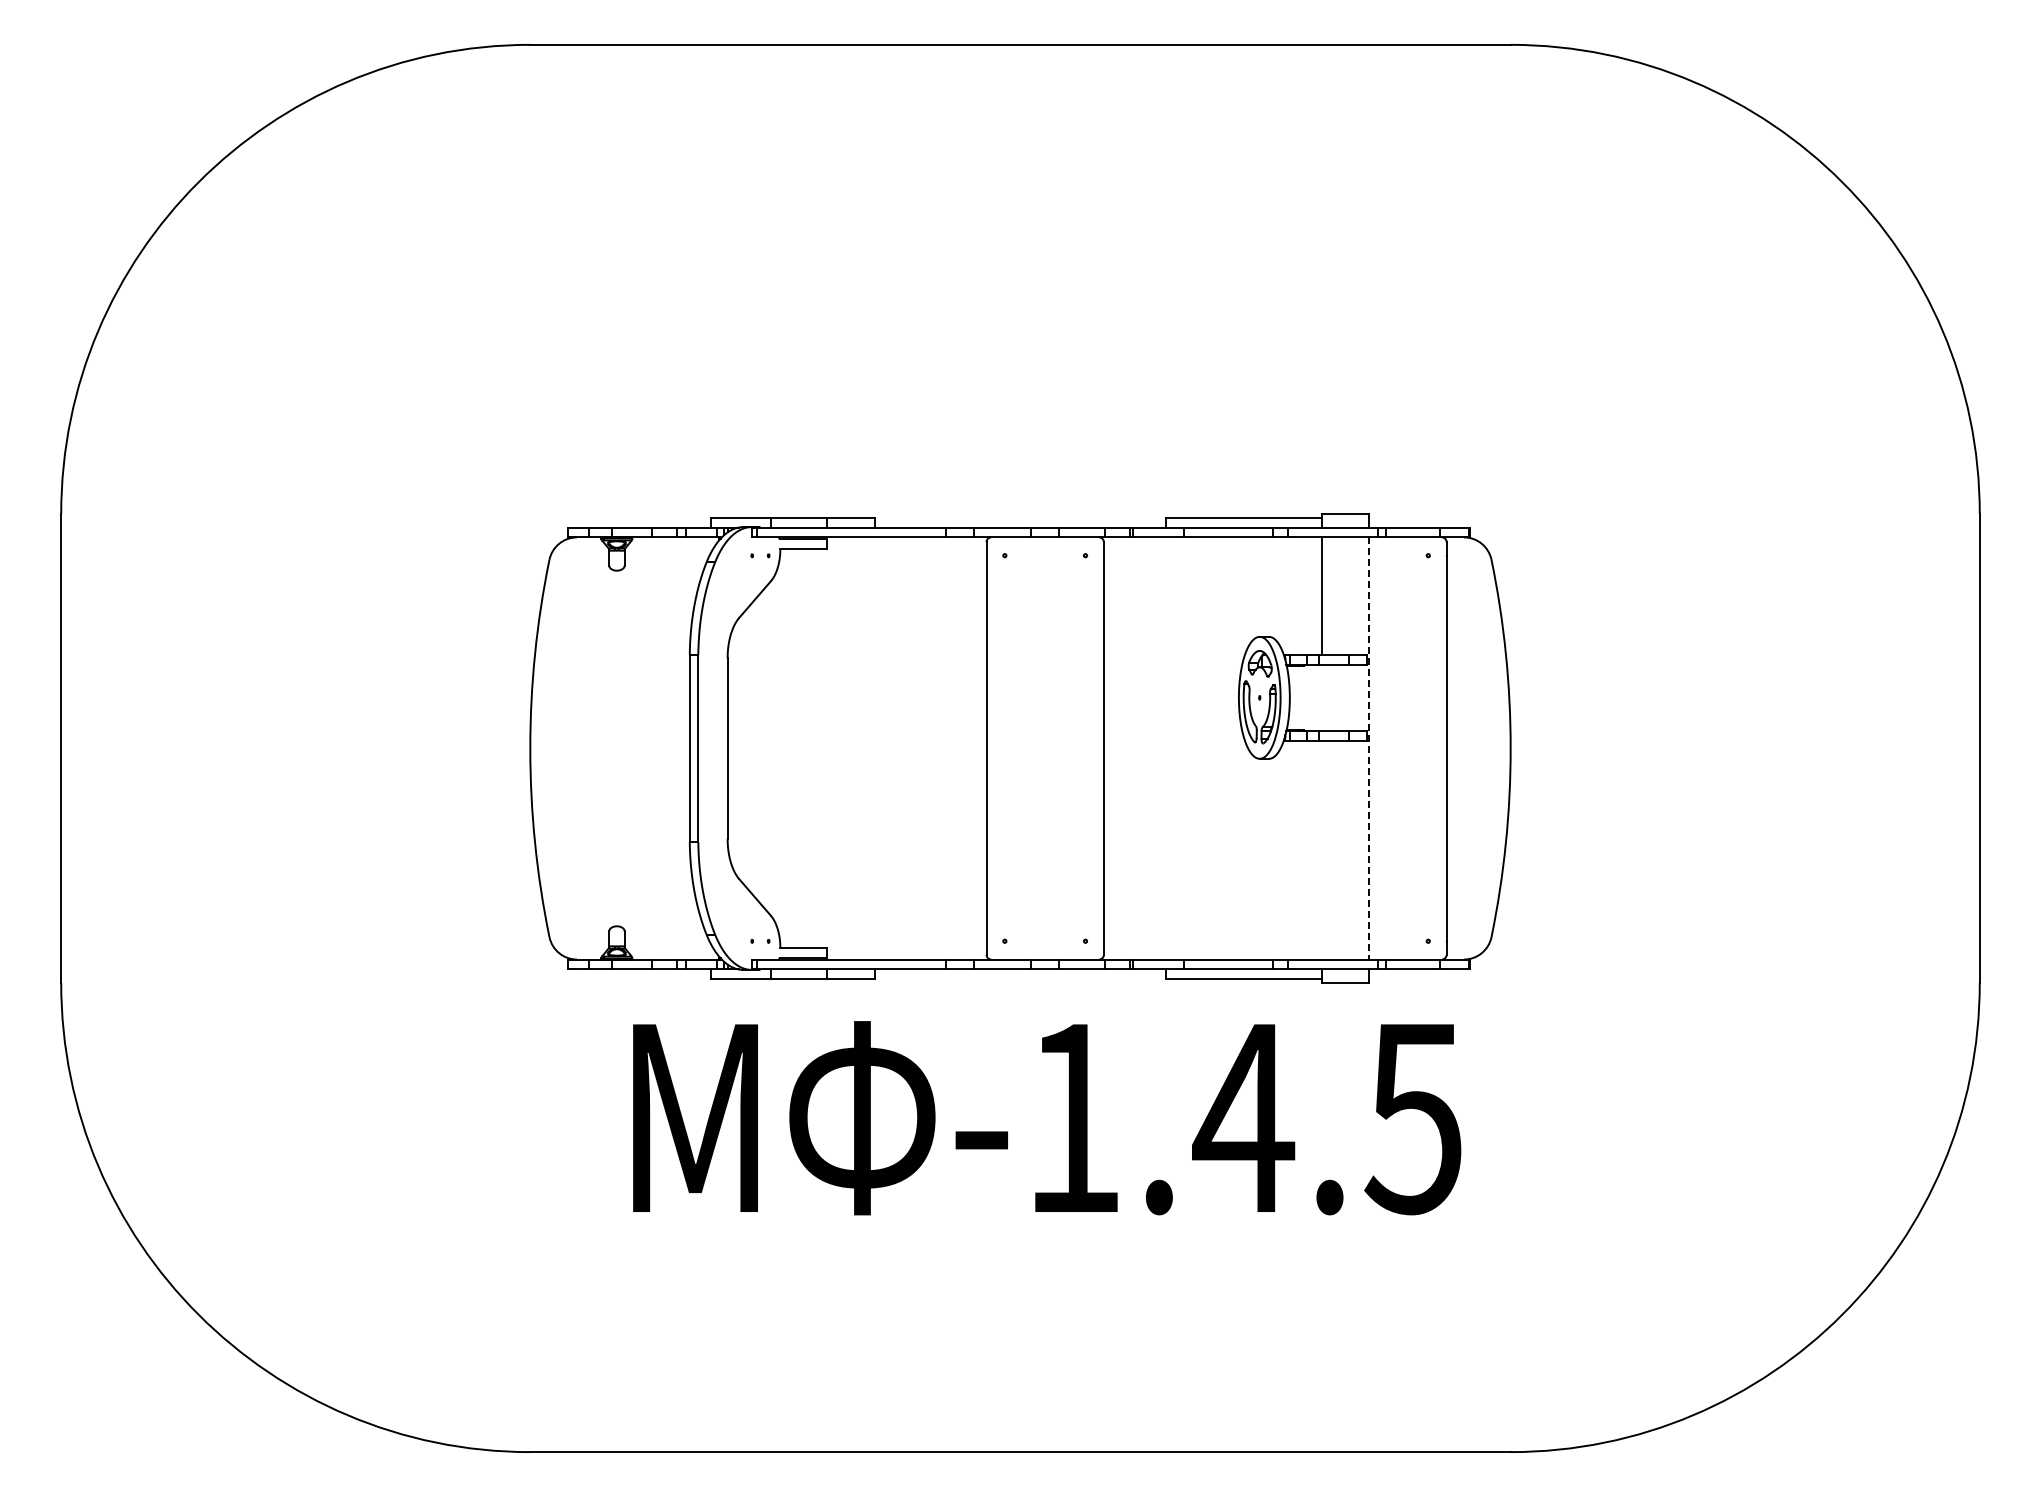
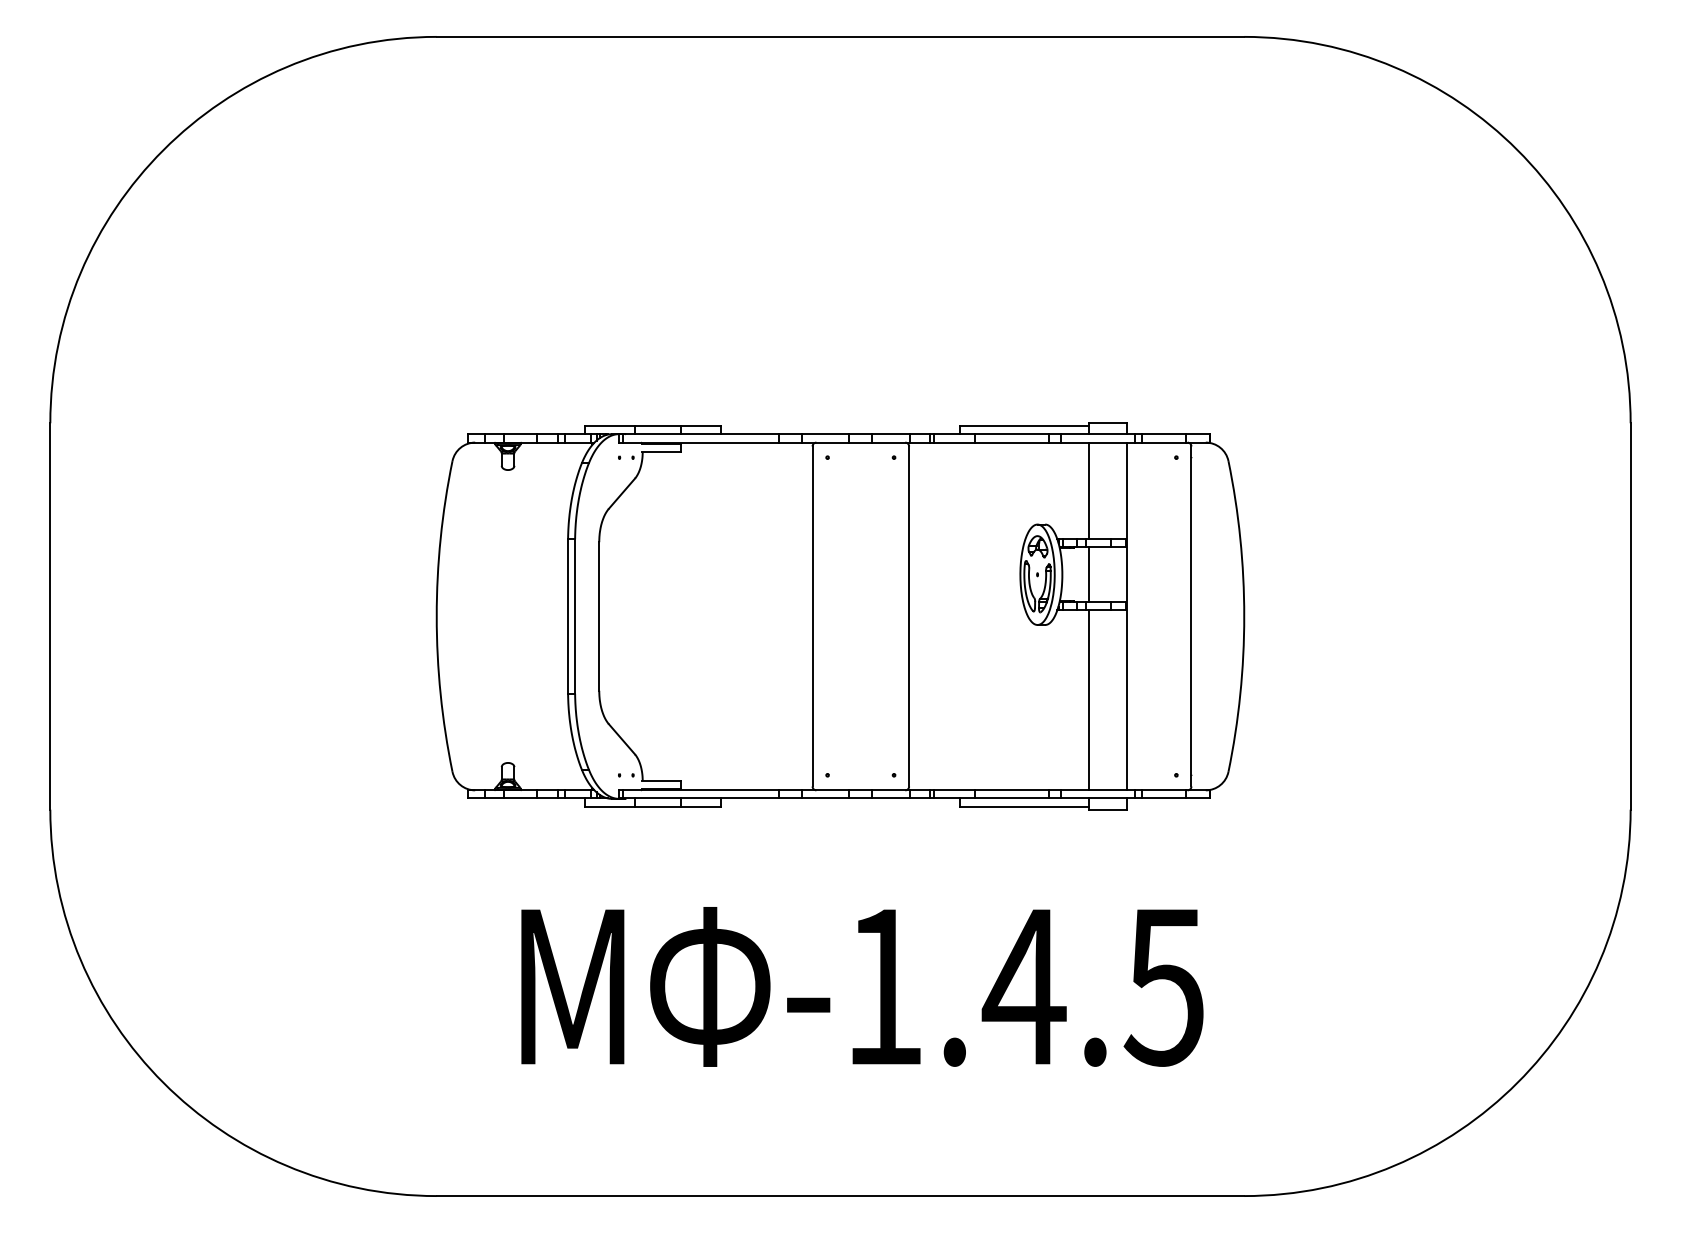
line: (1321, 697) -> (1088, 574), added
line: (1368, 748) -> (1127, 616), dashed -> solid
line: (1321, 849) -> (1088, 699), added
text: (1047, 1118) -> (862, 987), moved

